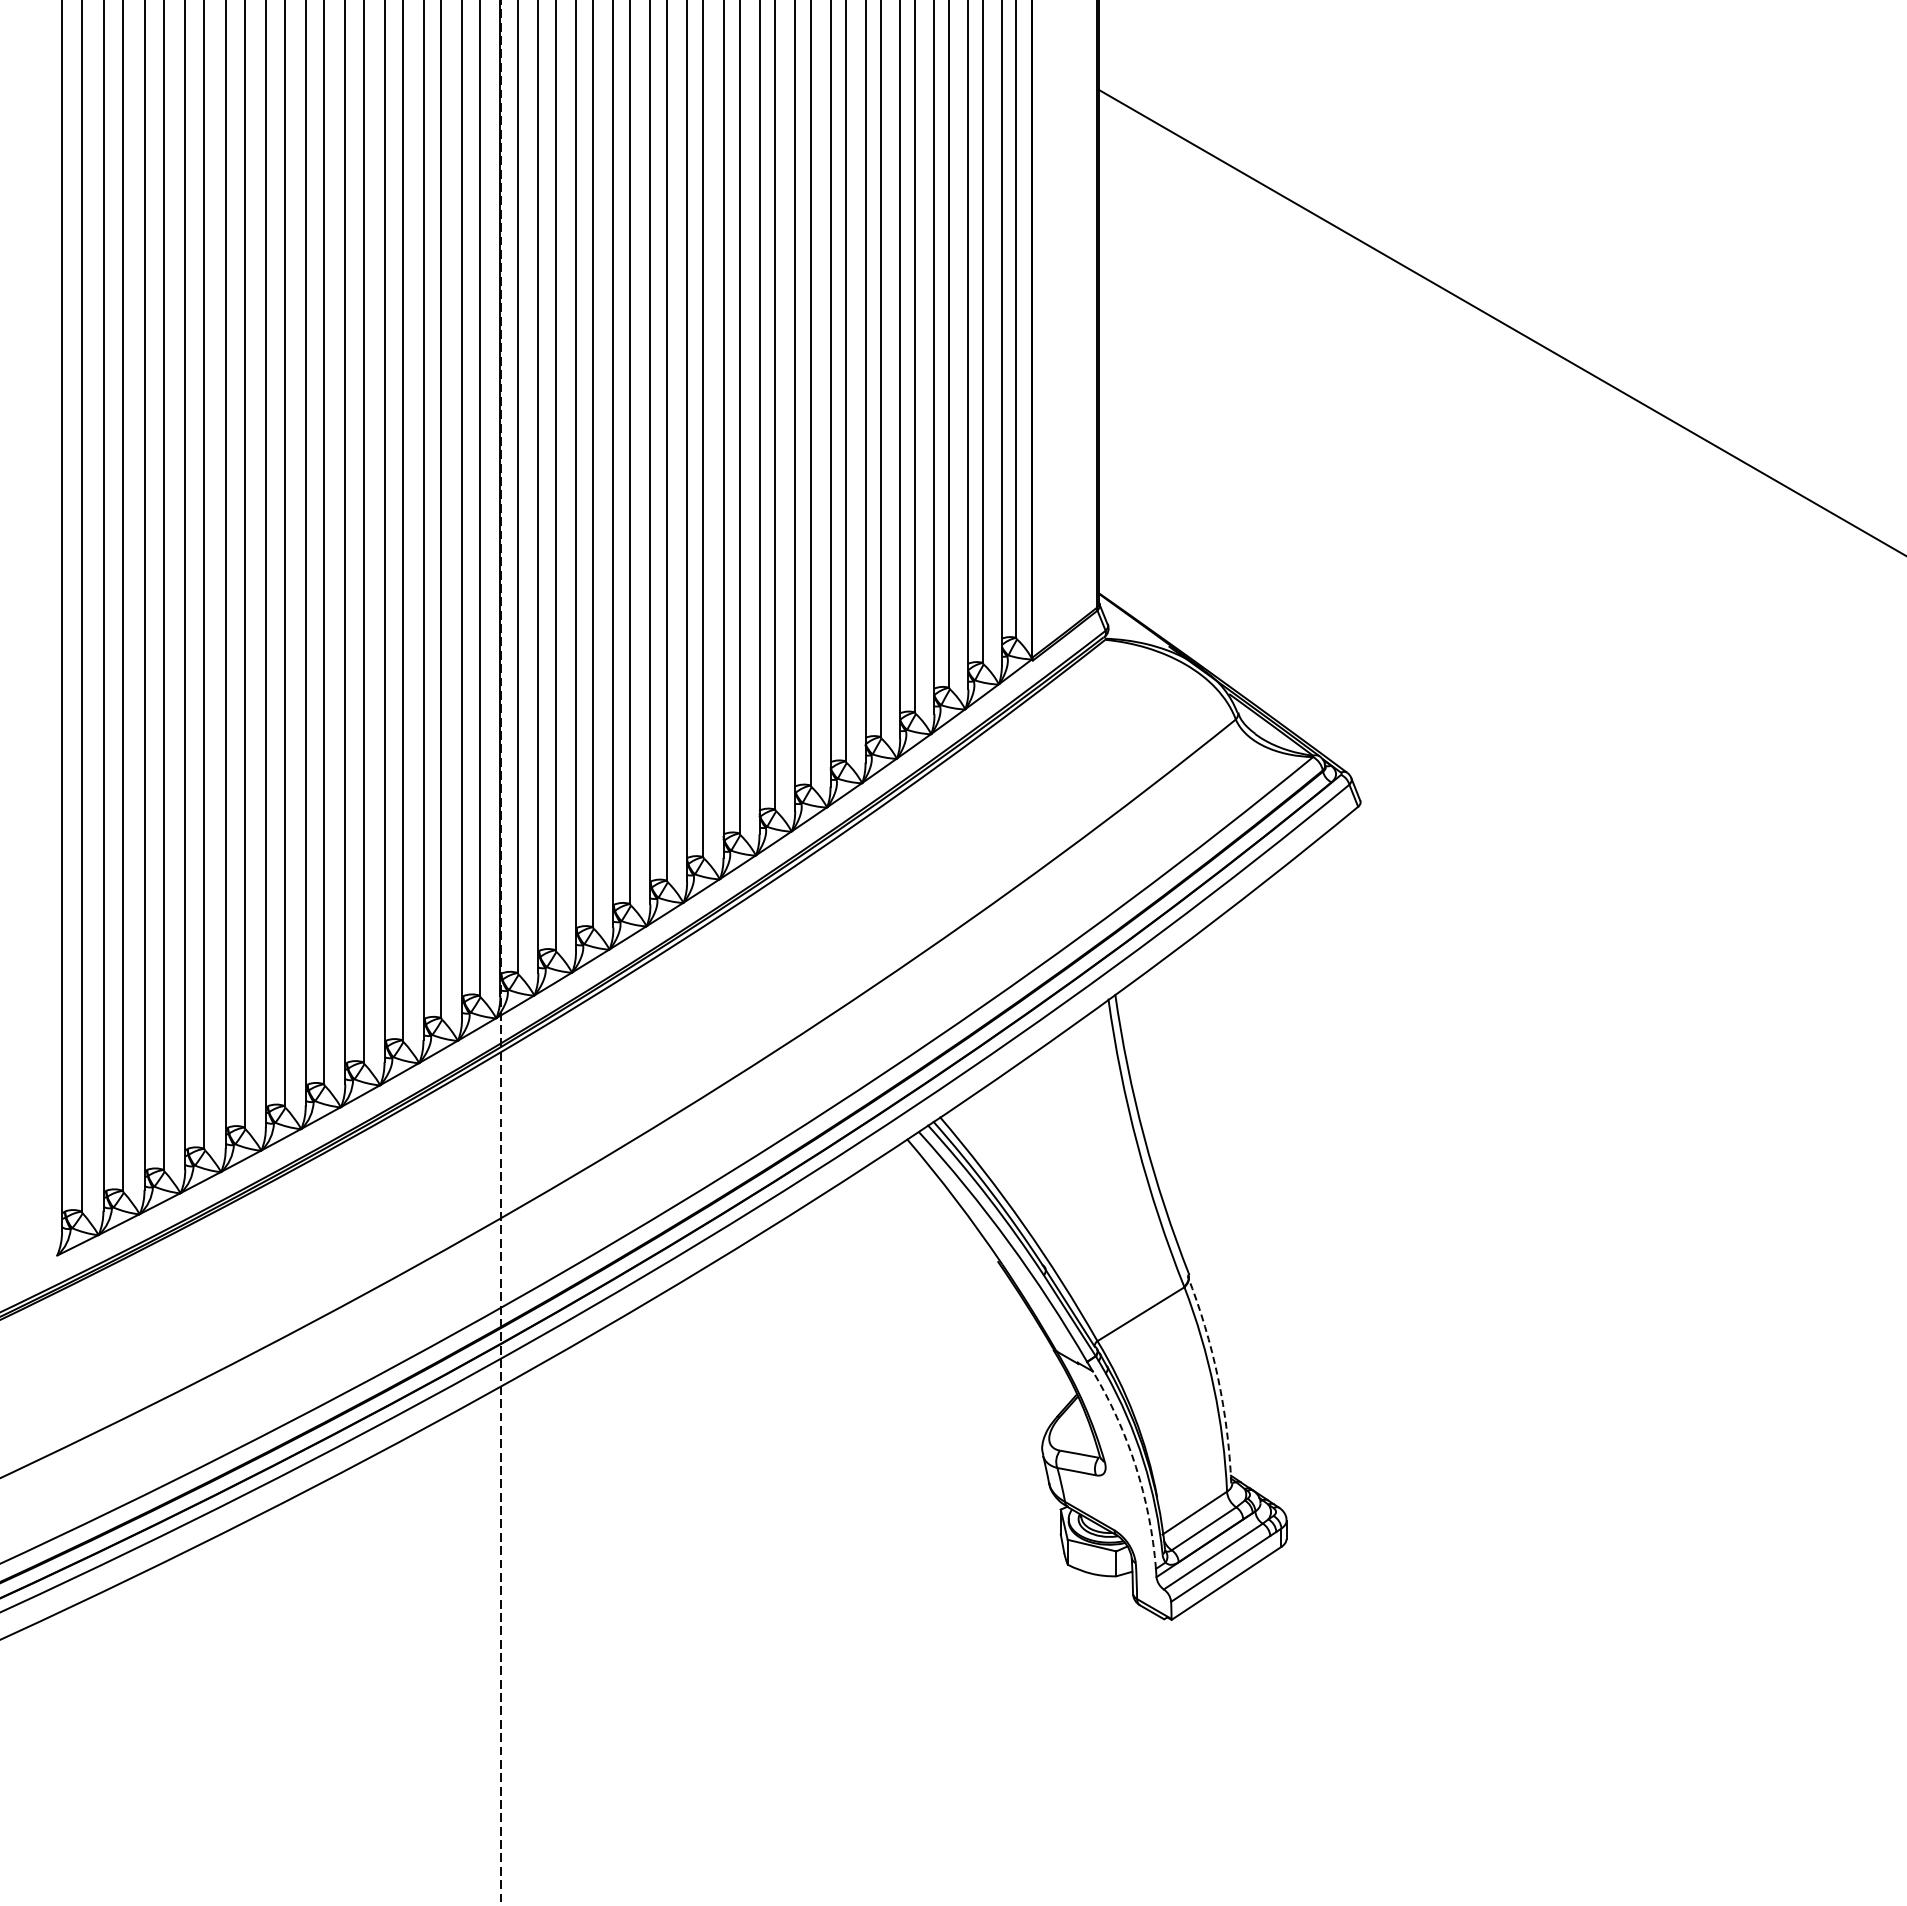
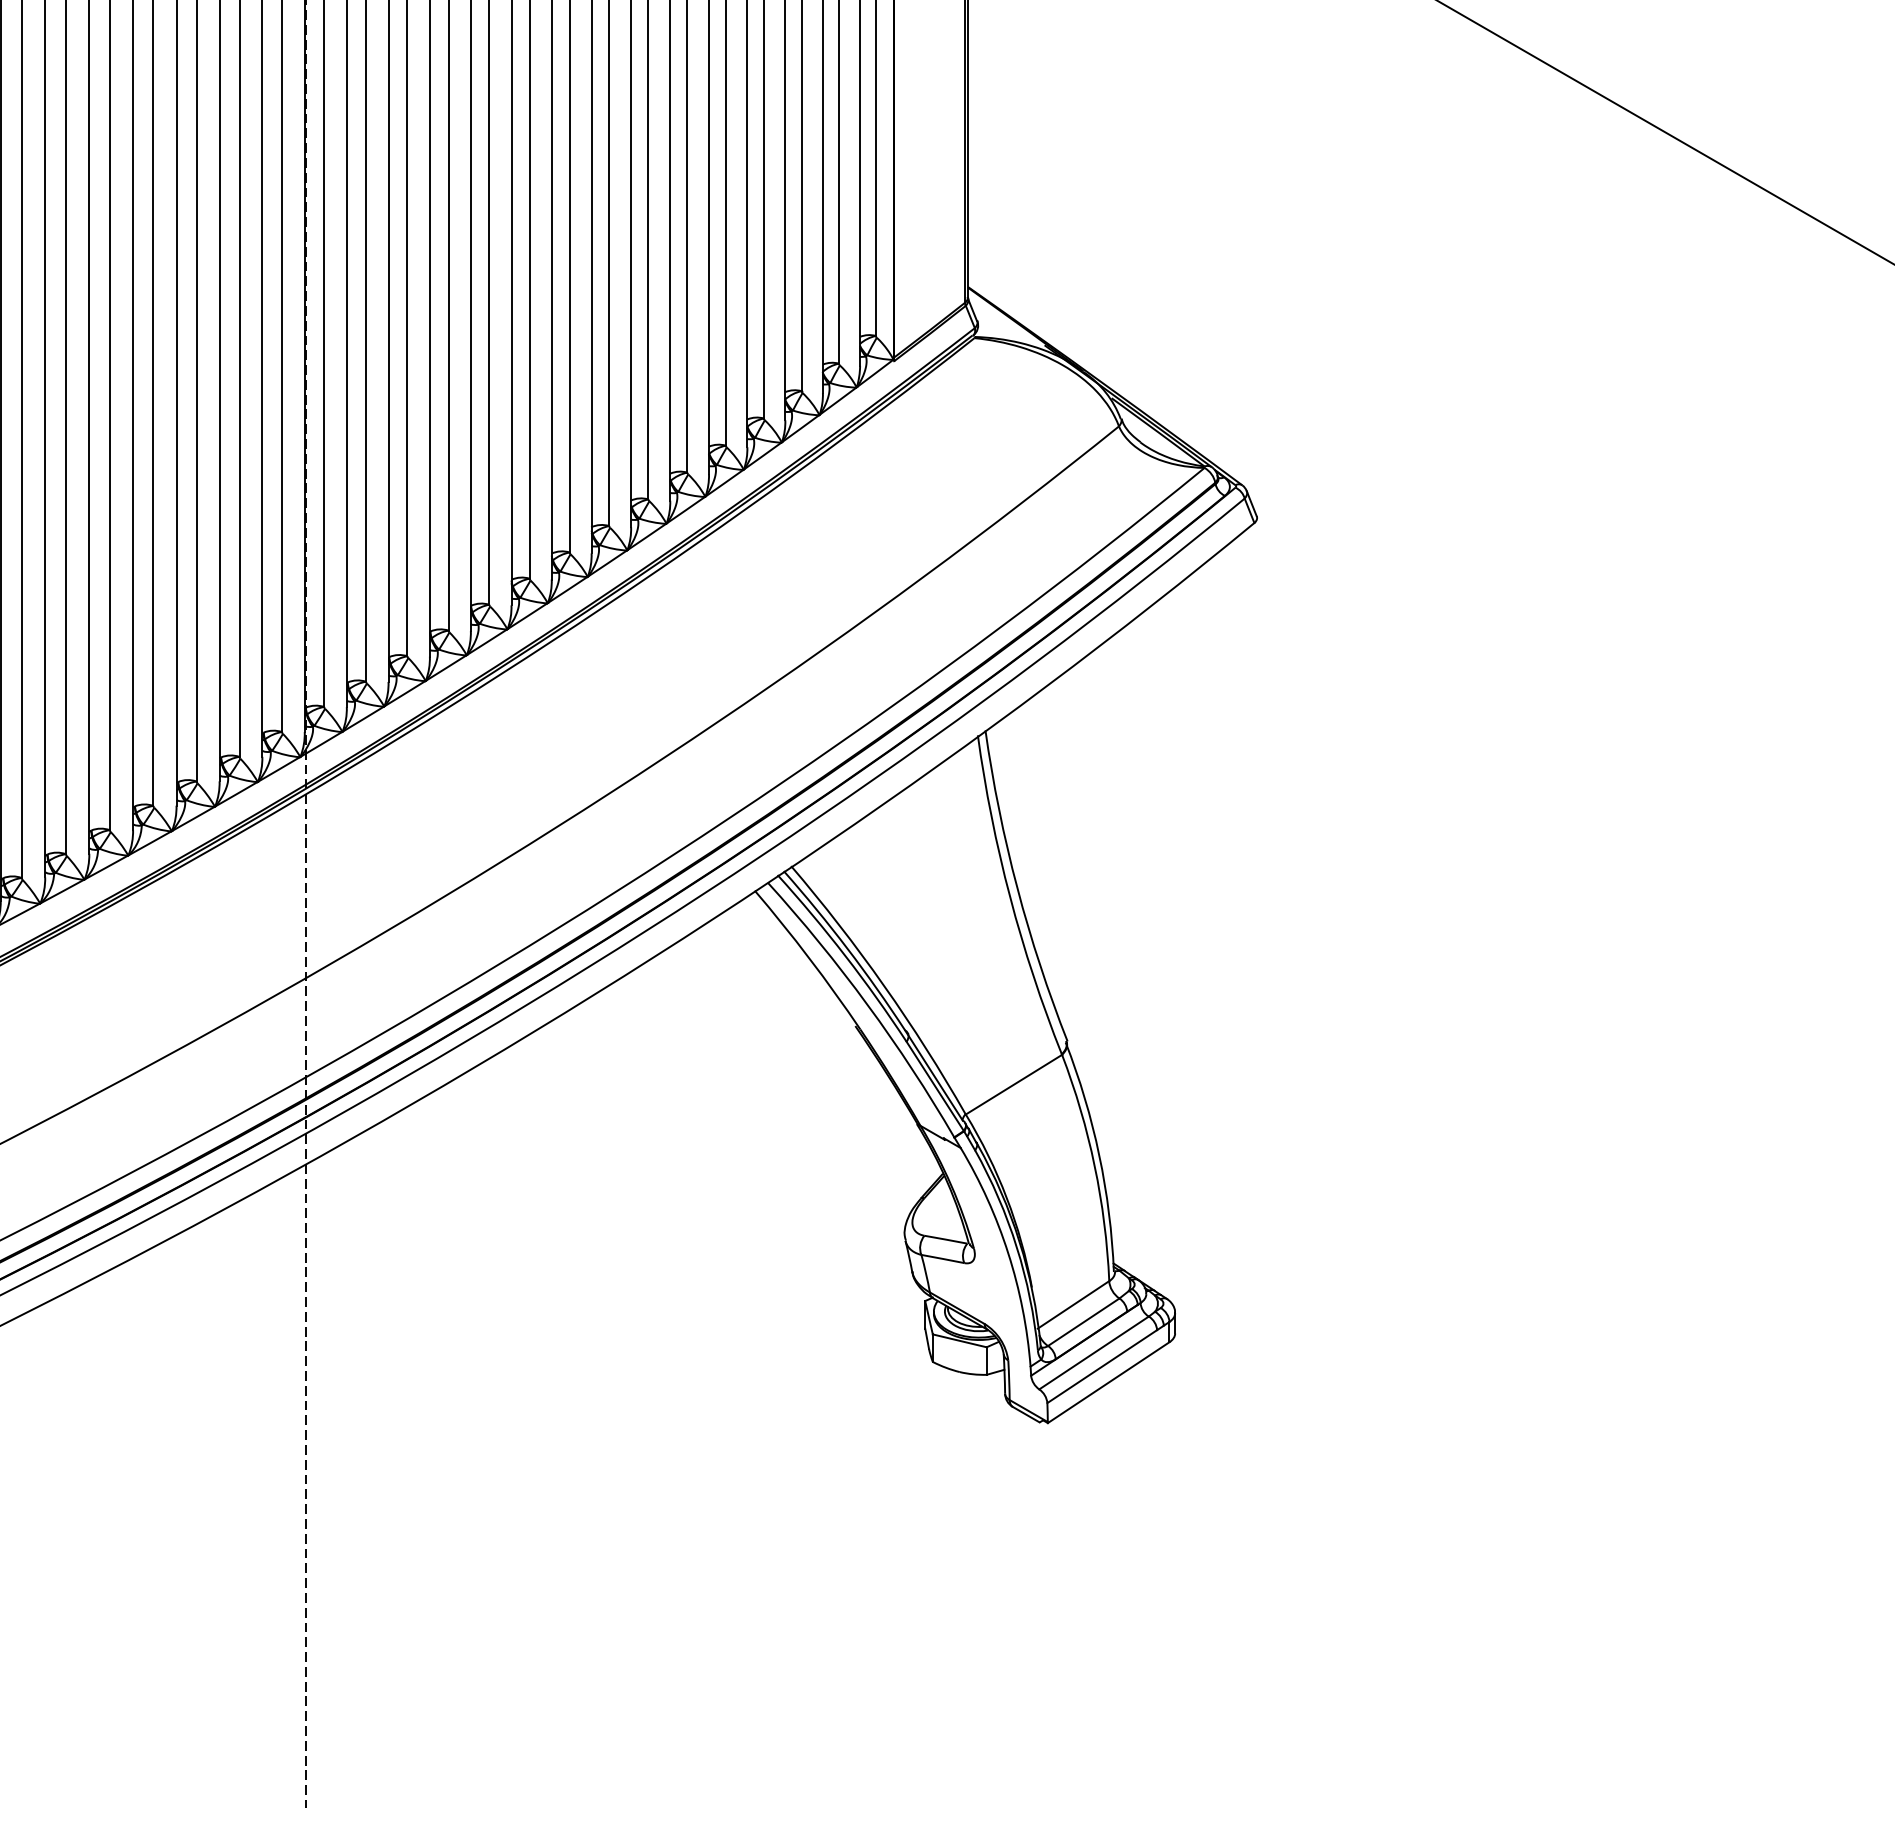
arc: (1218, 1378) -> (1099, 1155), dashed -> solid
arc: (1135, 1466) -> (1007, 1253), dashed -> solid

